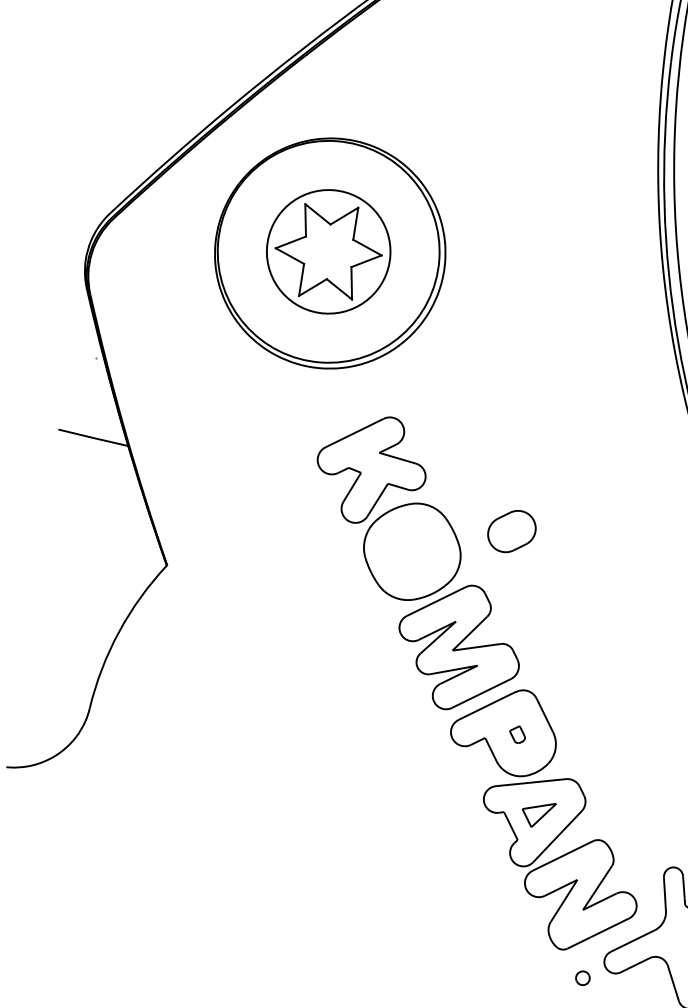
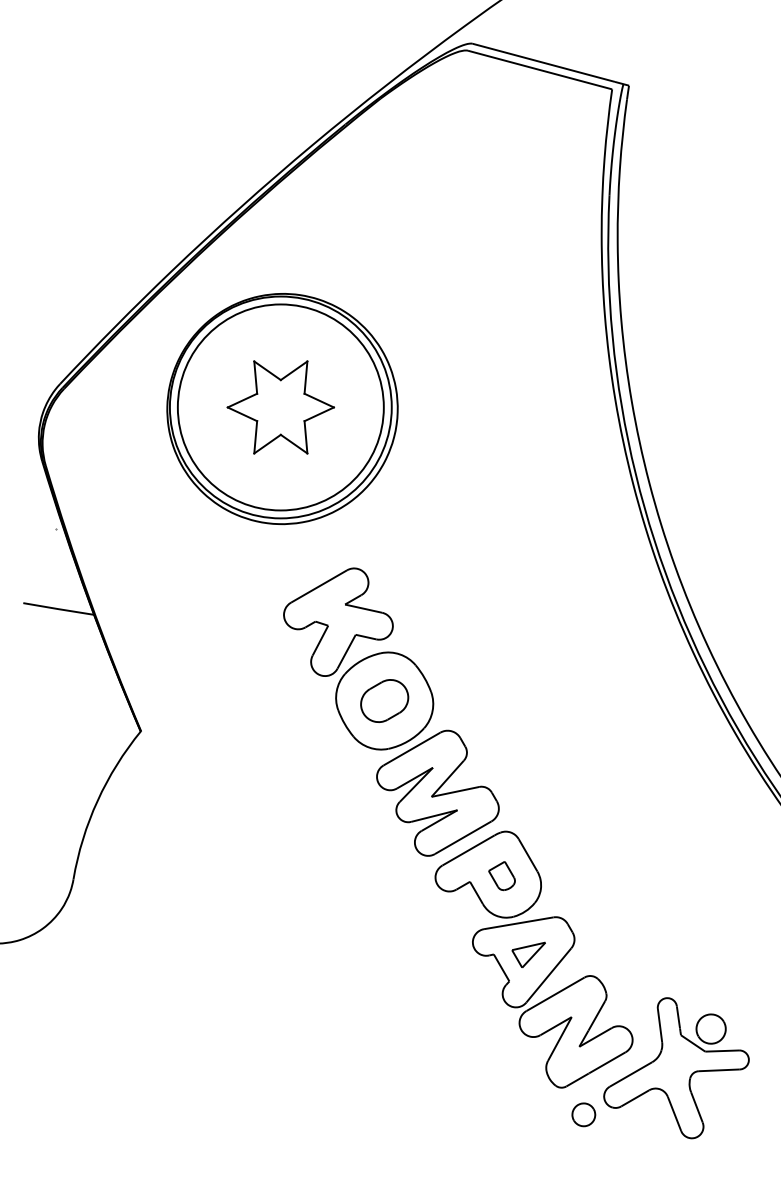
circle: (328, 251) -> (280, 407), size x1.67
part: (511, 530) -> (384, 700), moved
part: (516, 734) -> (501, 876), size x1.67
part: (582, 977) -> (583, 1114), size x1.67

